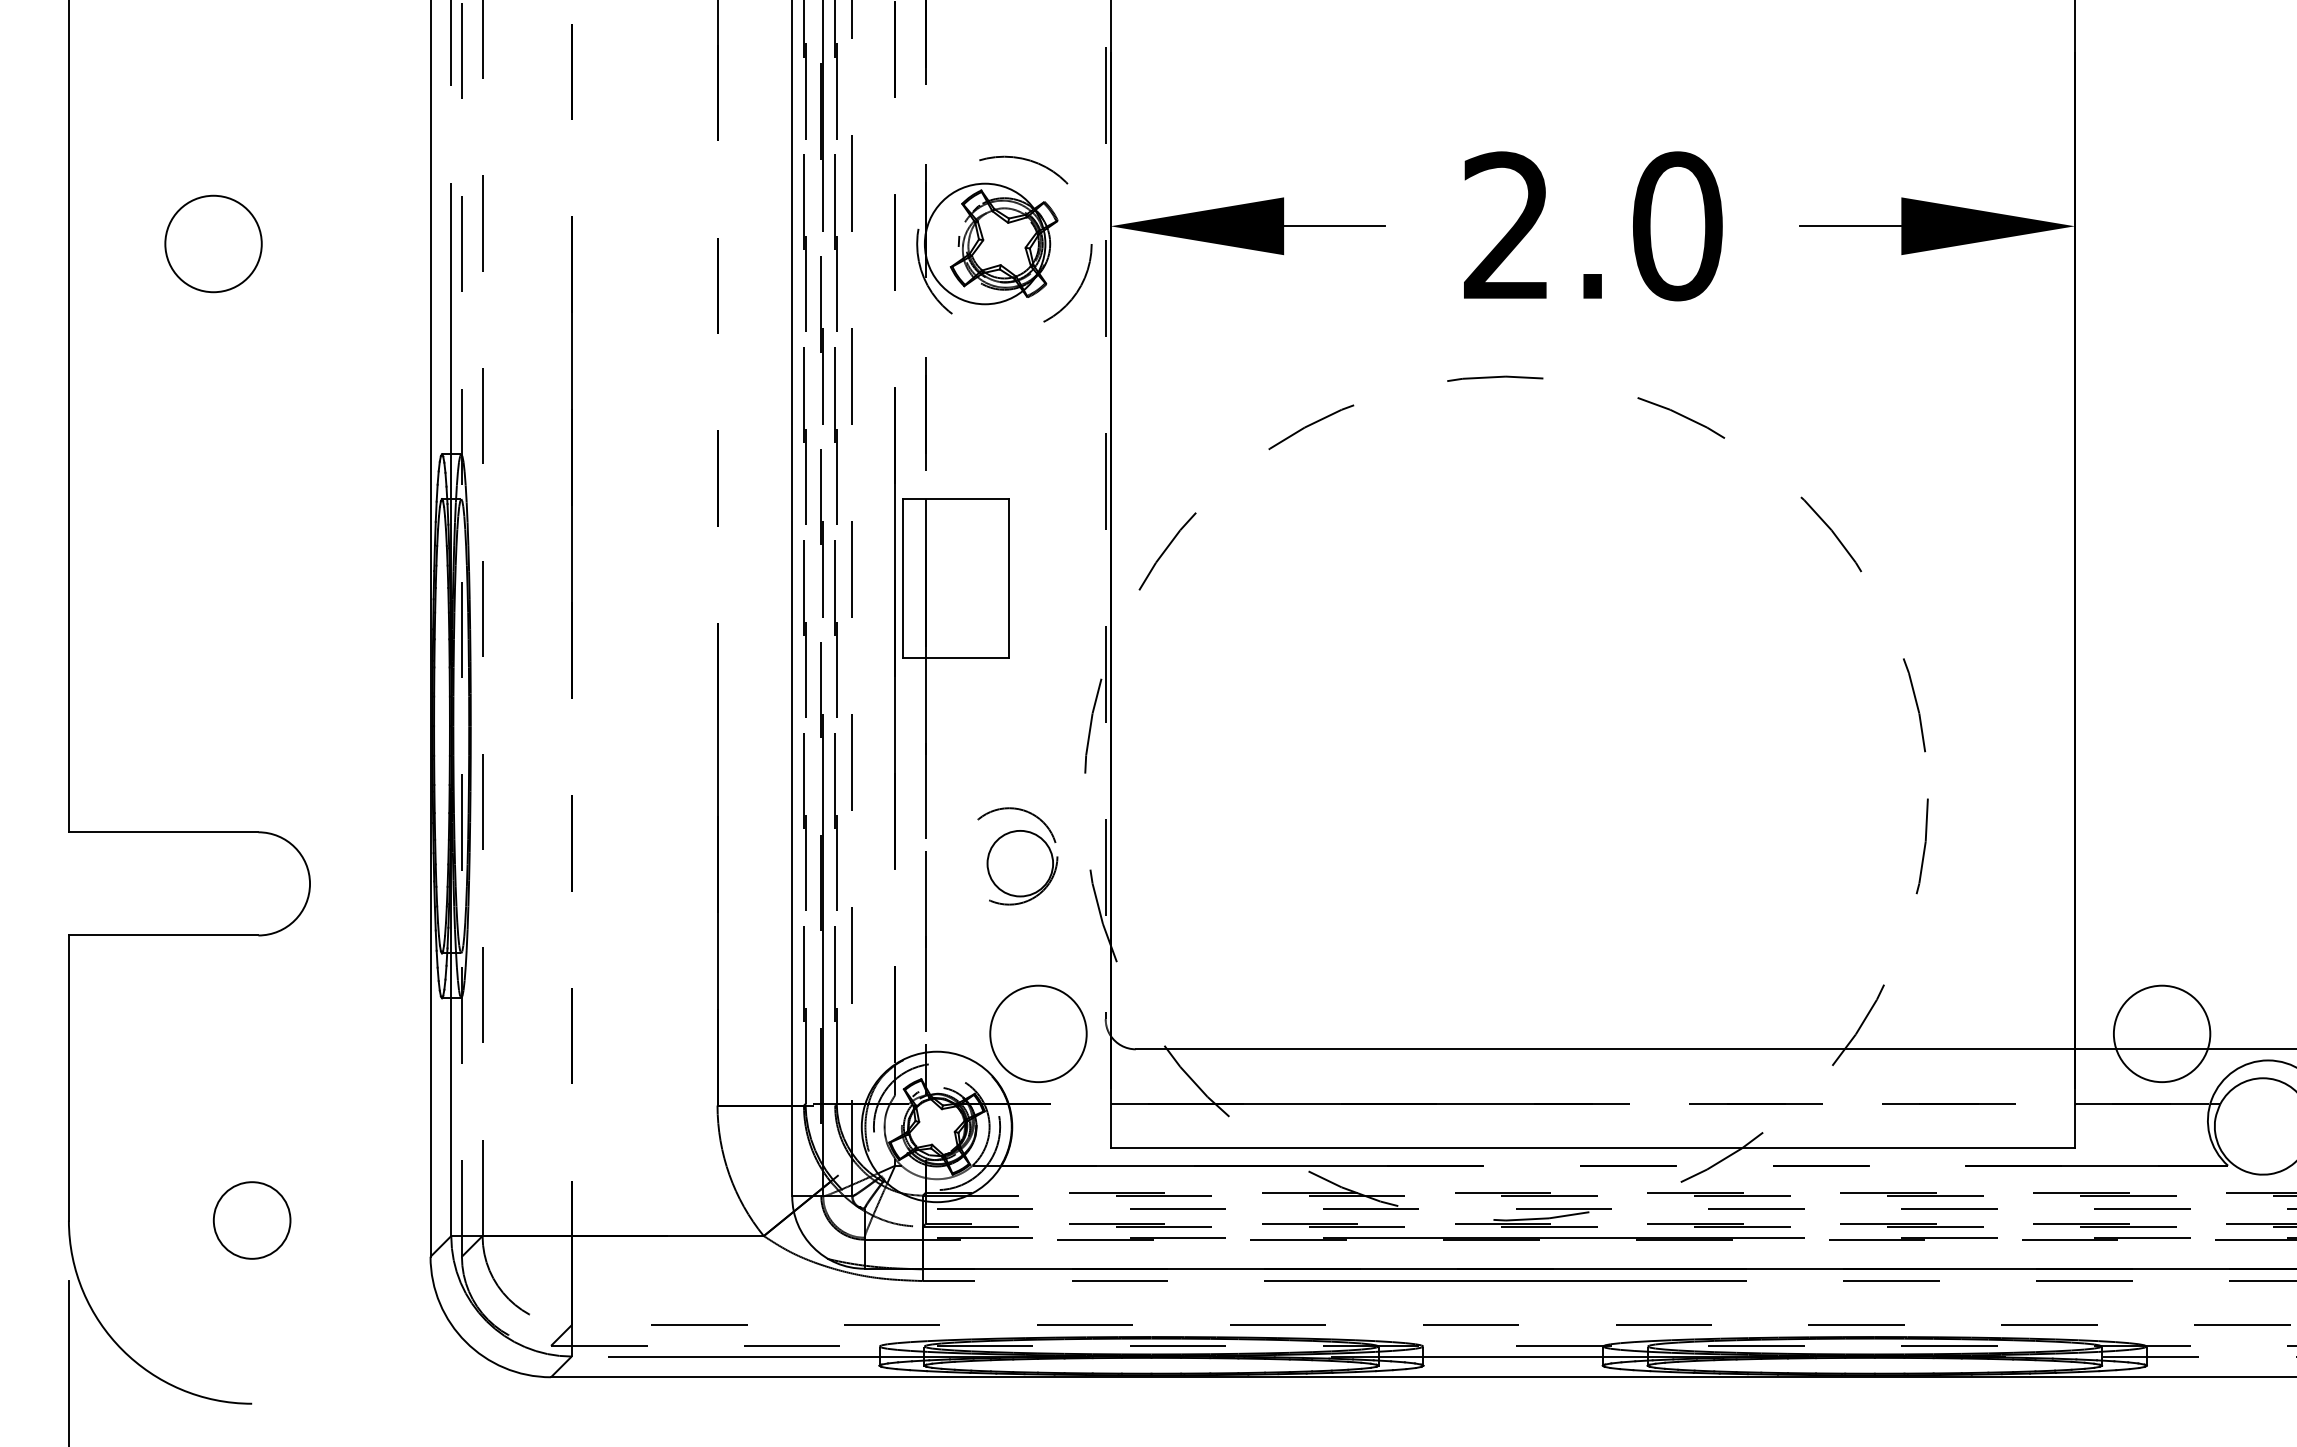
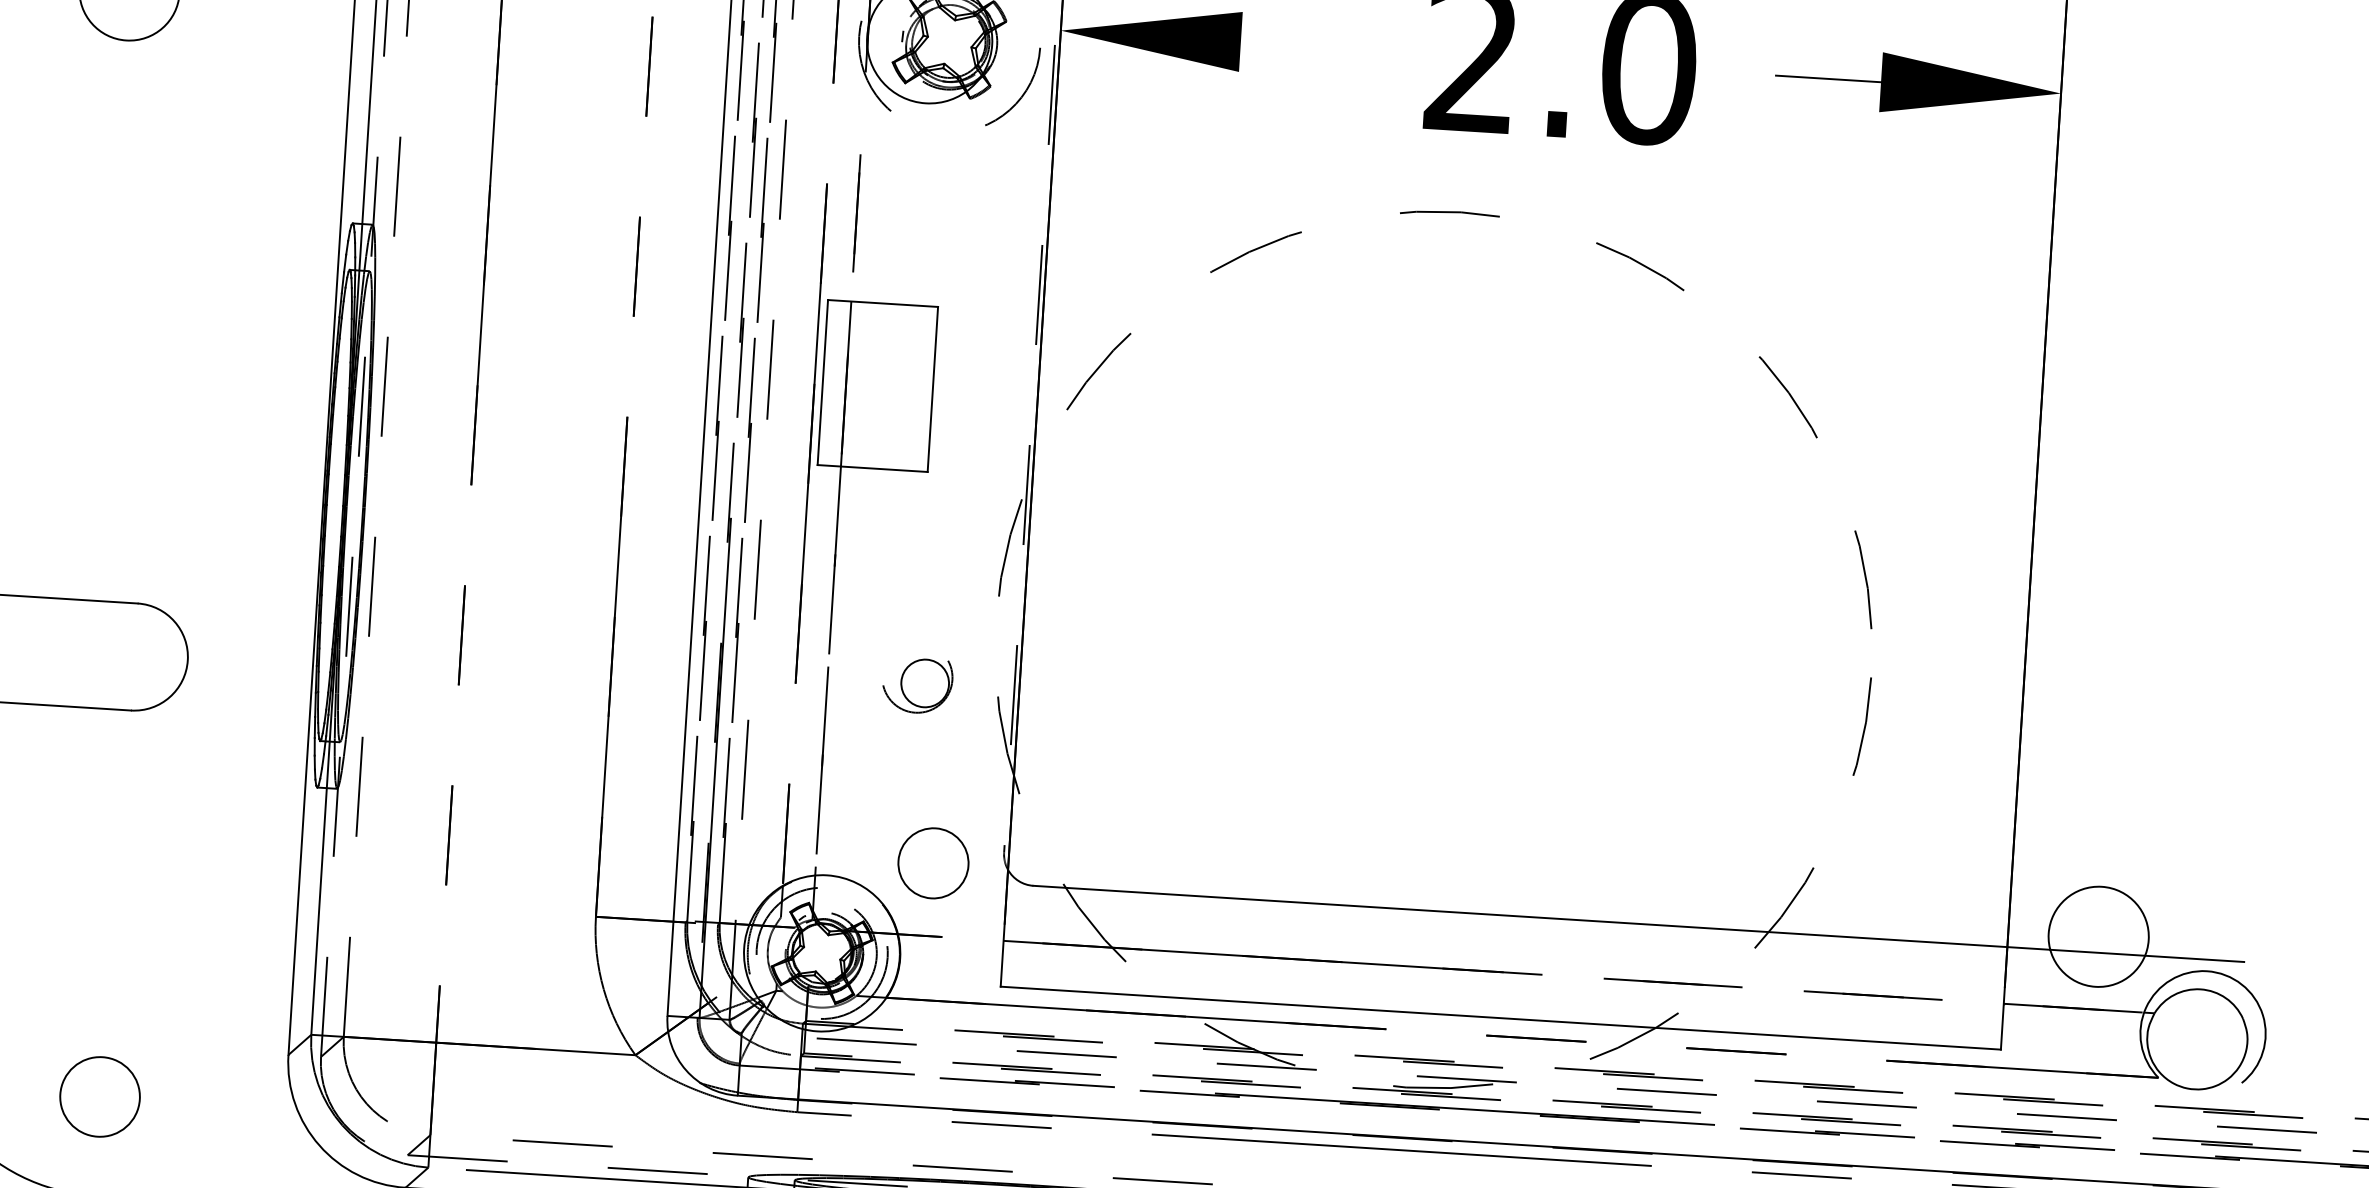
line: (1334, 226) -> (1293, 45), removed
part: (1017, 856) -> (923, 678), size x0.7
circle: (1038, 1033) -> (933, 863), size x0.7
circle: (251, 1220) -> (99, 1096), moved

